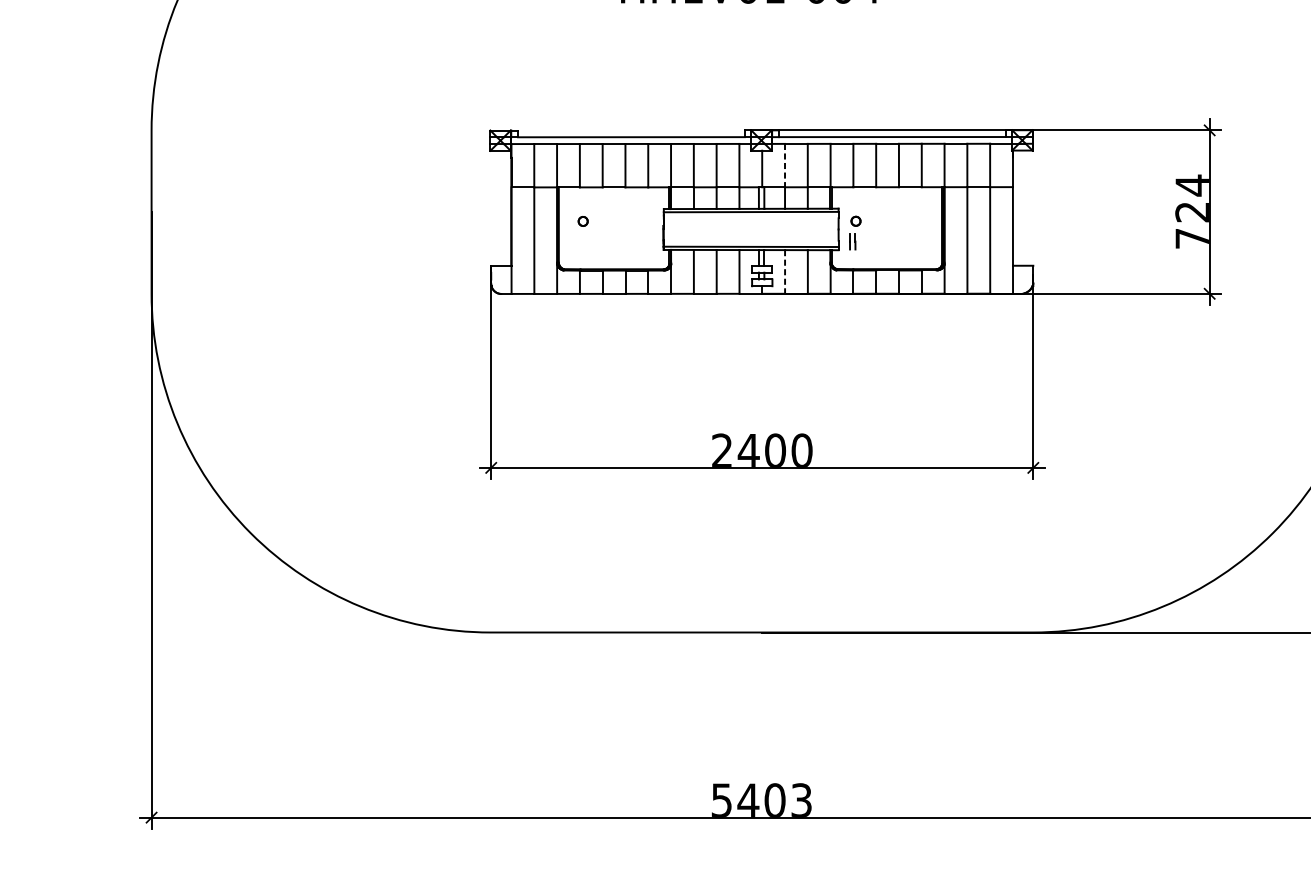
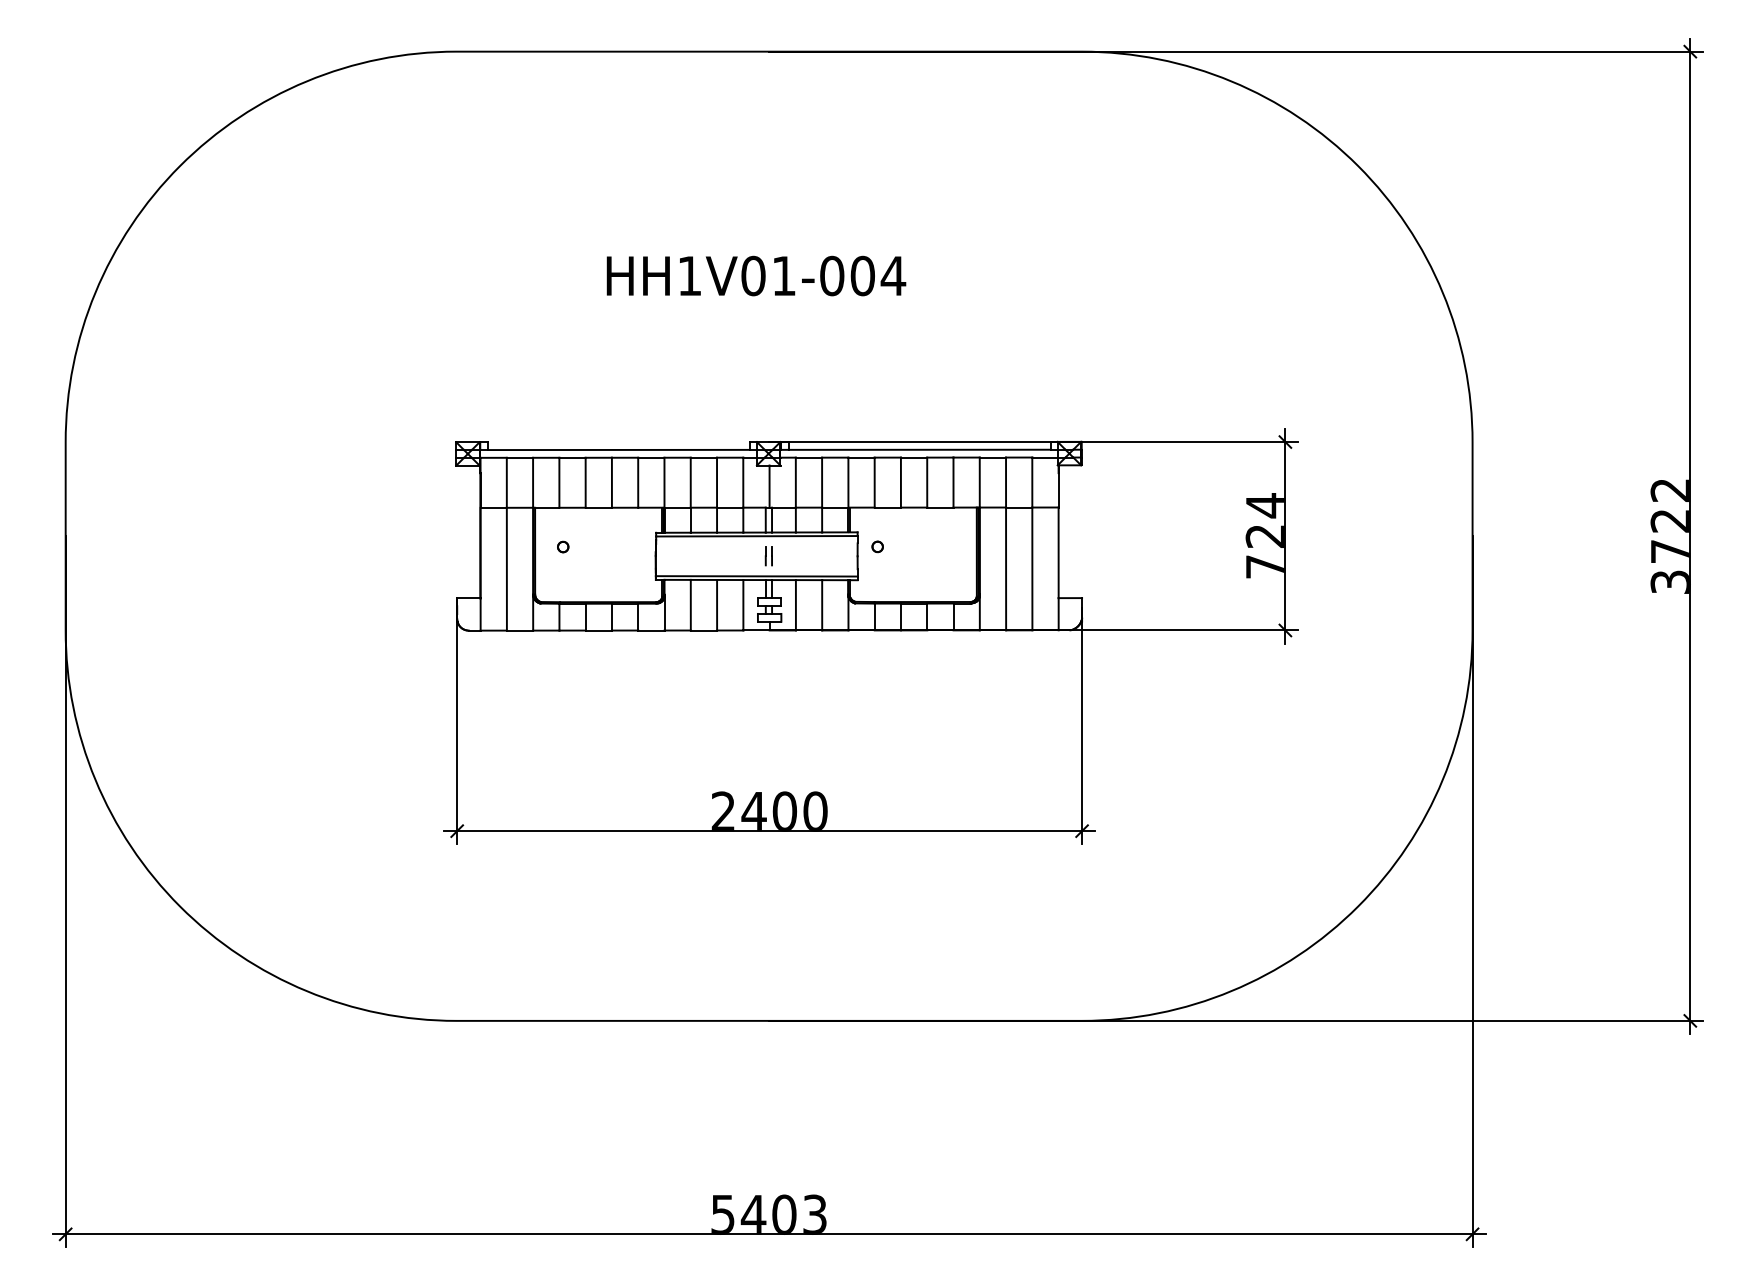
line: (784, 165) -> (795, 482), dashed -> solid
part: (852, 241) -> (768, 556), moved
line: (784, 272) -> (795, 605), dashed -> solid

